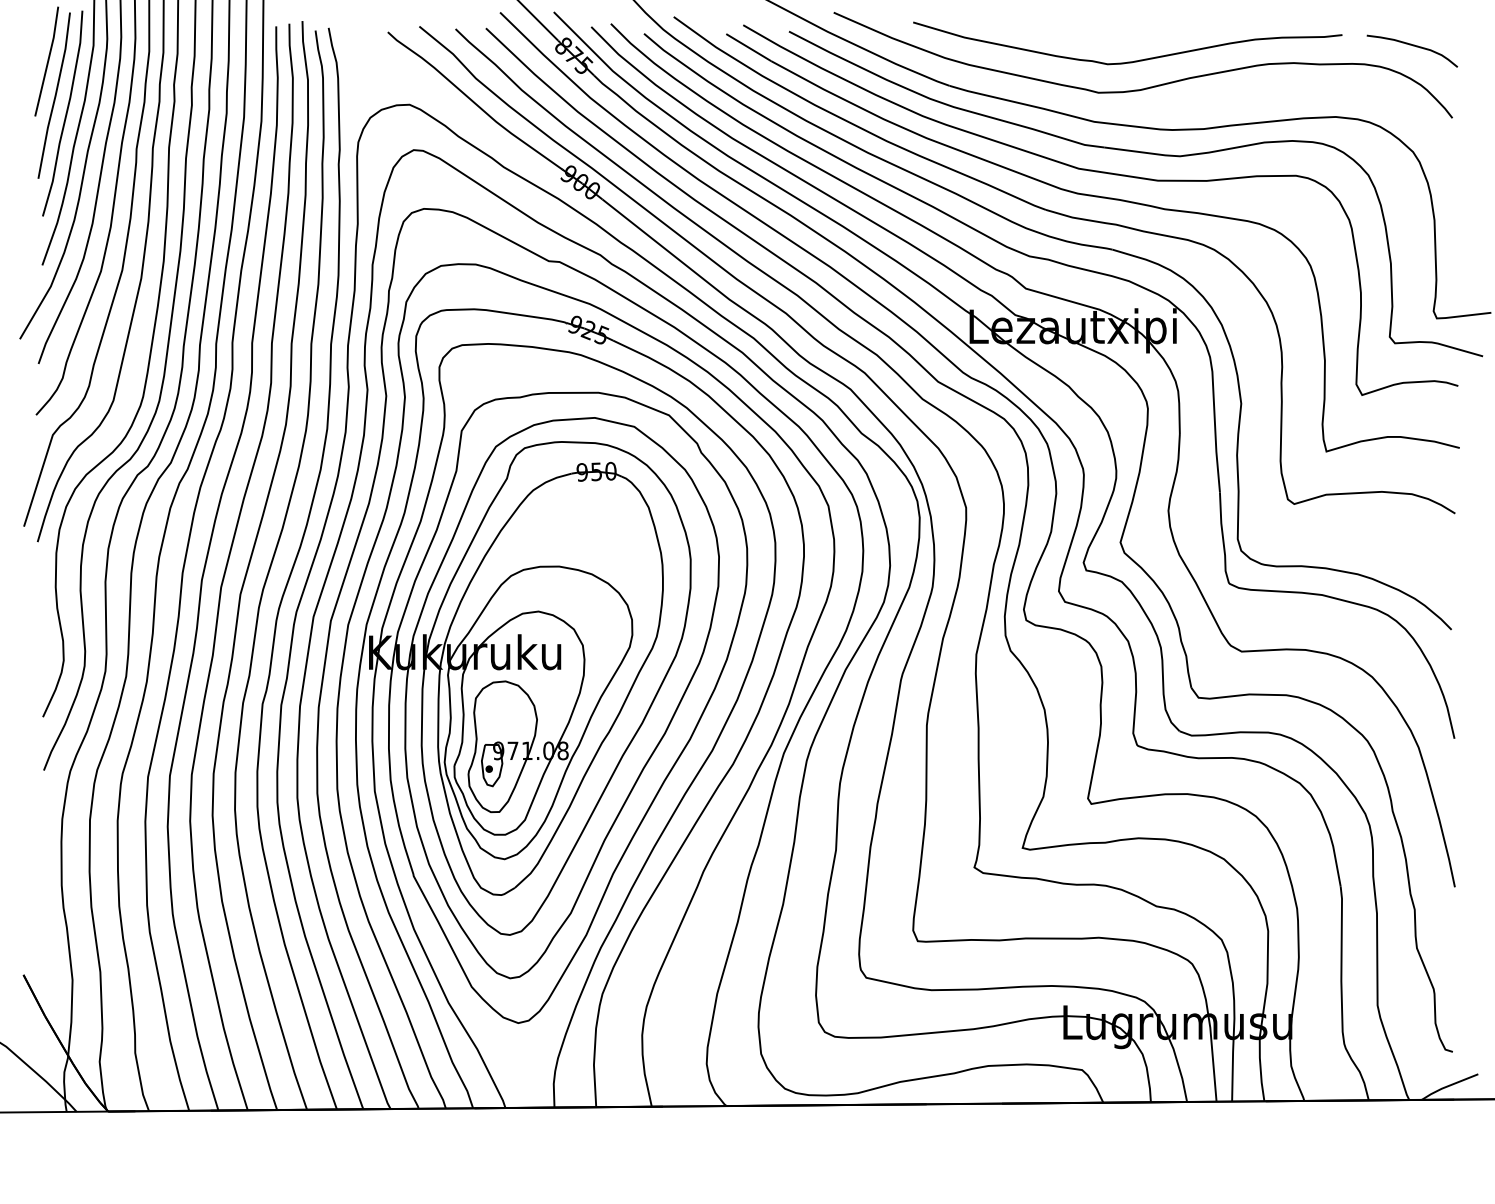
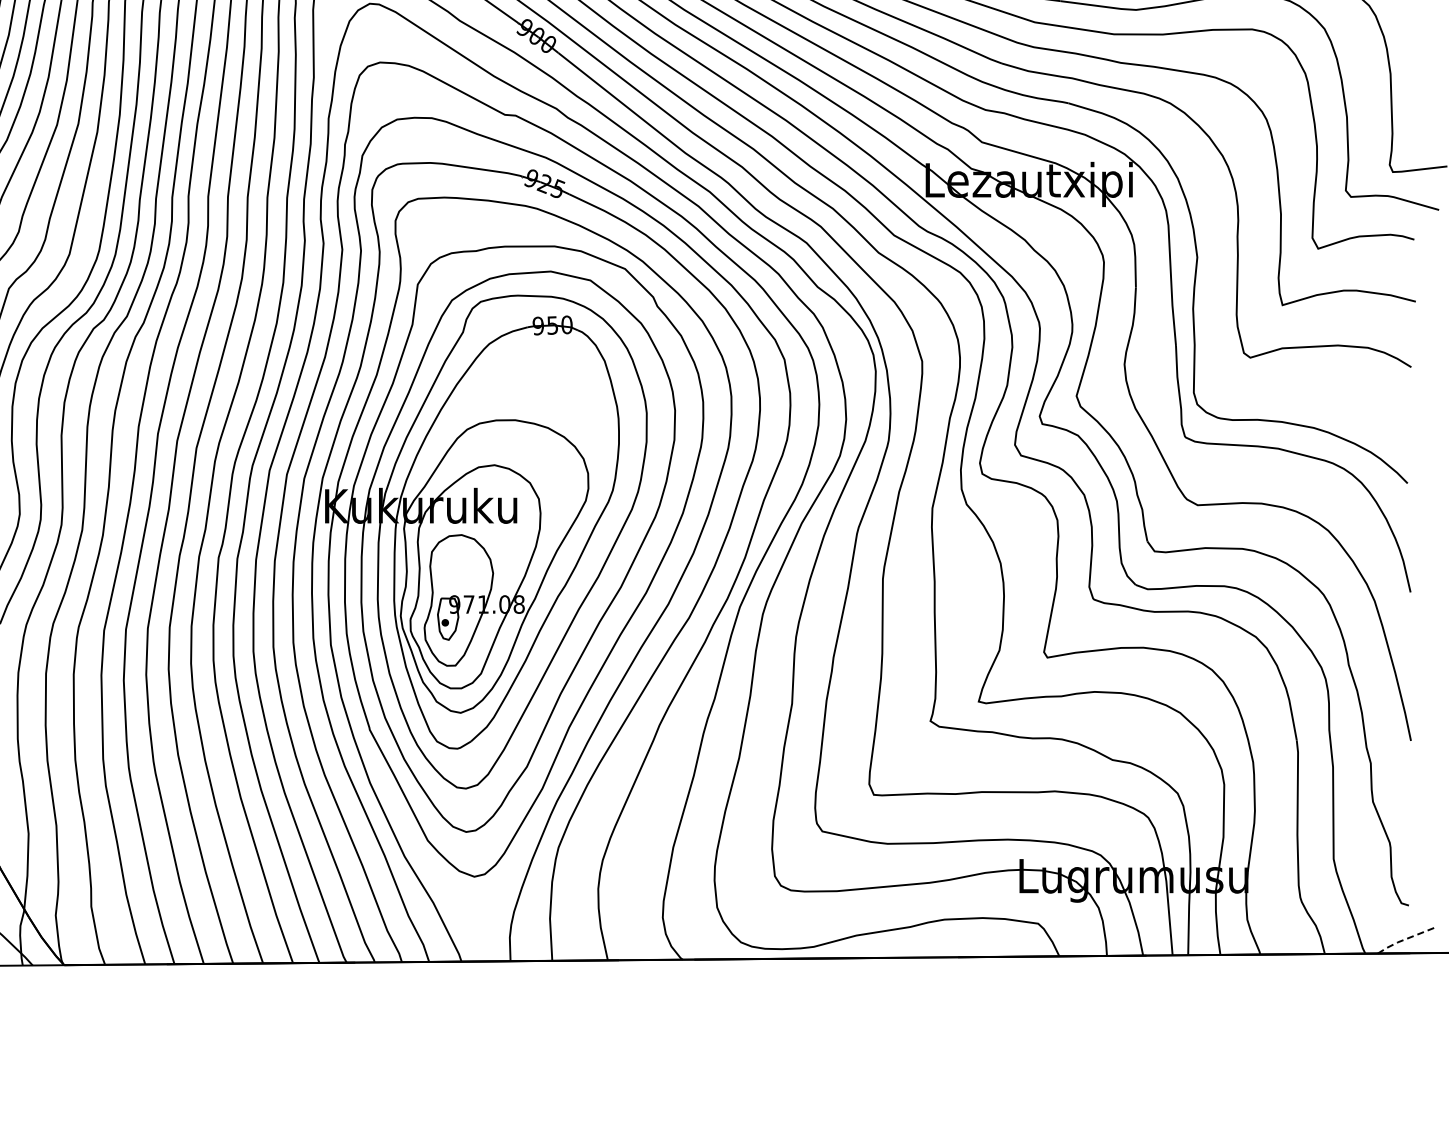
line: (1448, 1086) -> (1404, 940), solid -> dashed

